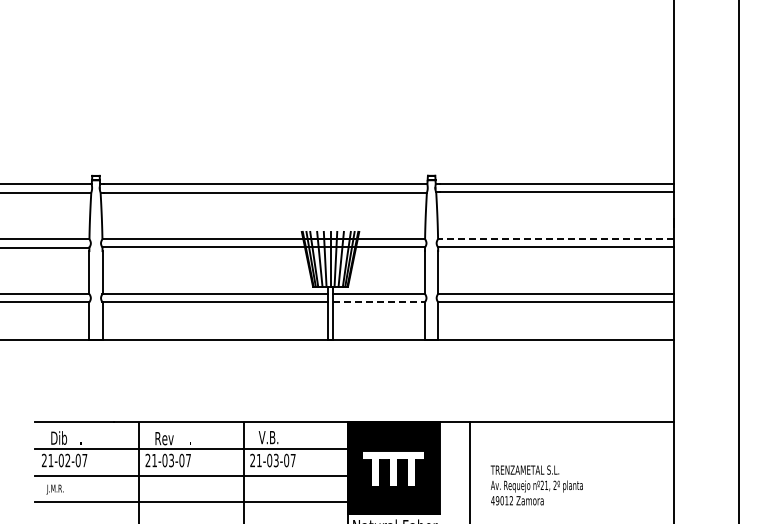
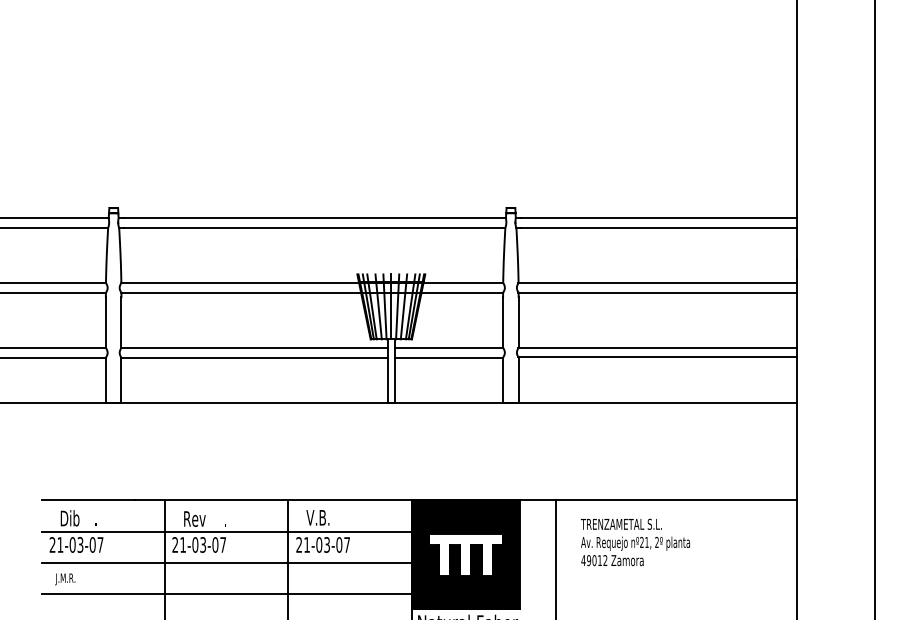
line: (555, 238) -> (657, 282), dashed -> solid
line: (379, 302) -> (449, 357), dashed -> solid
text: (67, 460) -> (80, 544), 21-02-07 -> 21-03-07
text: (536, 485) -> (635, 542), moved

